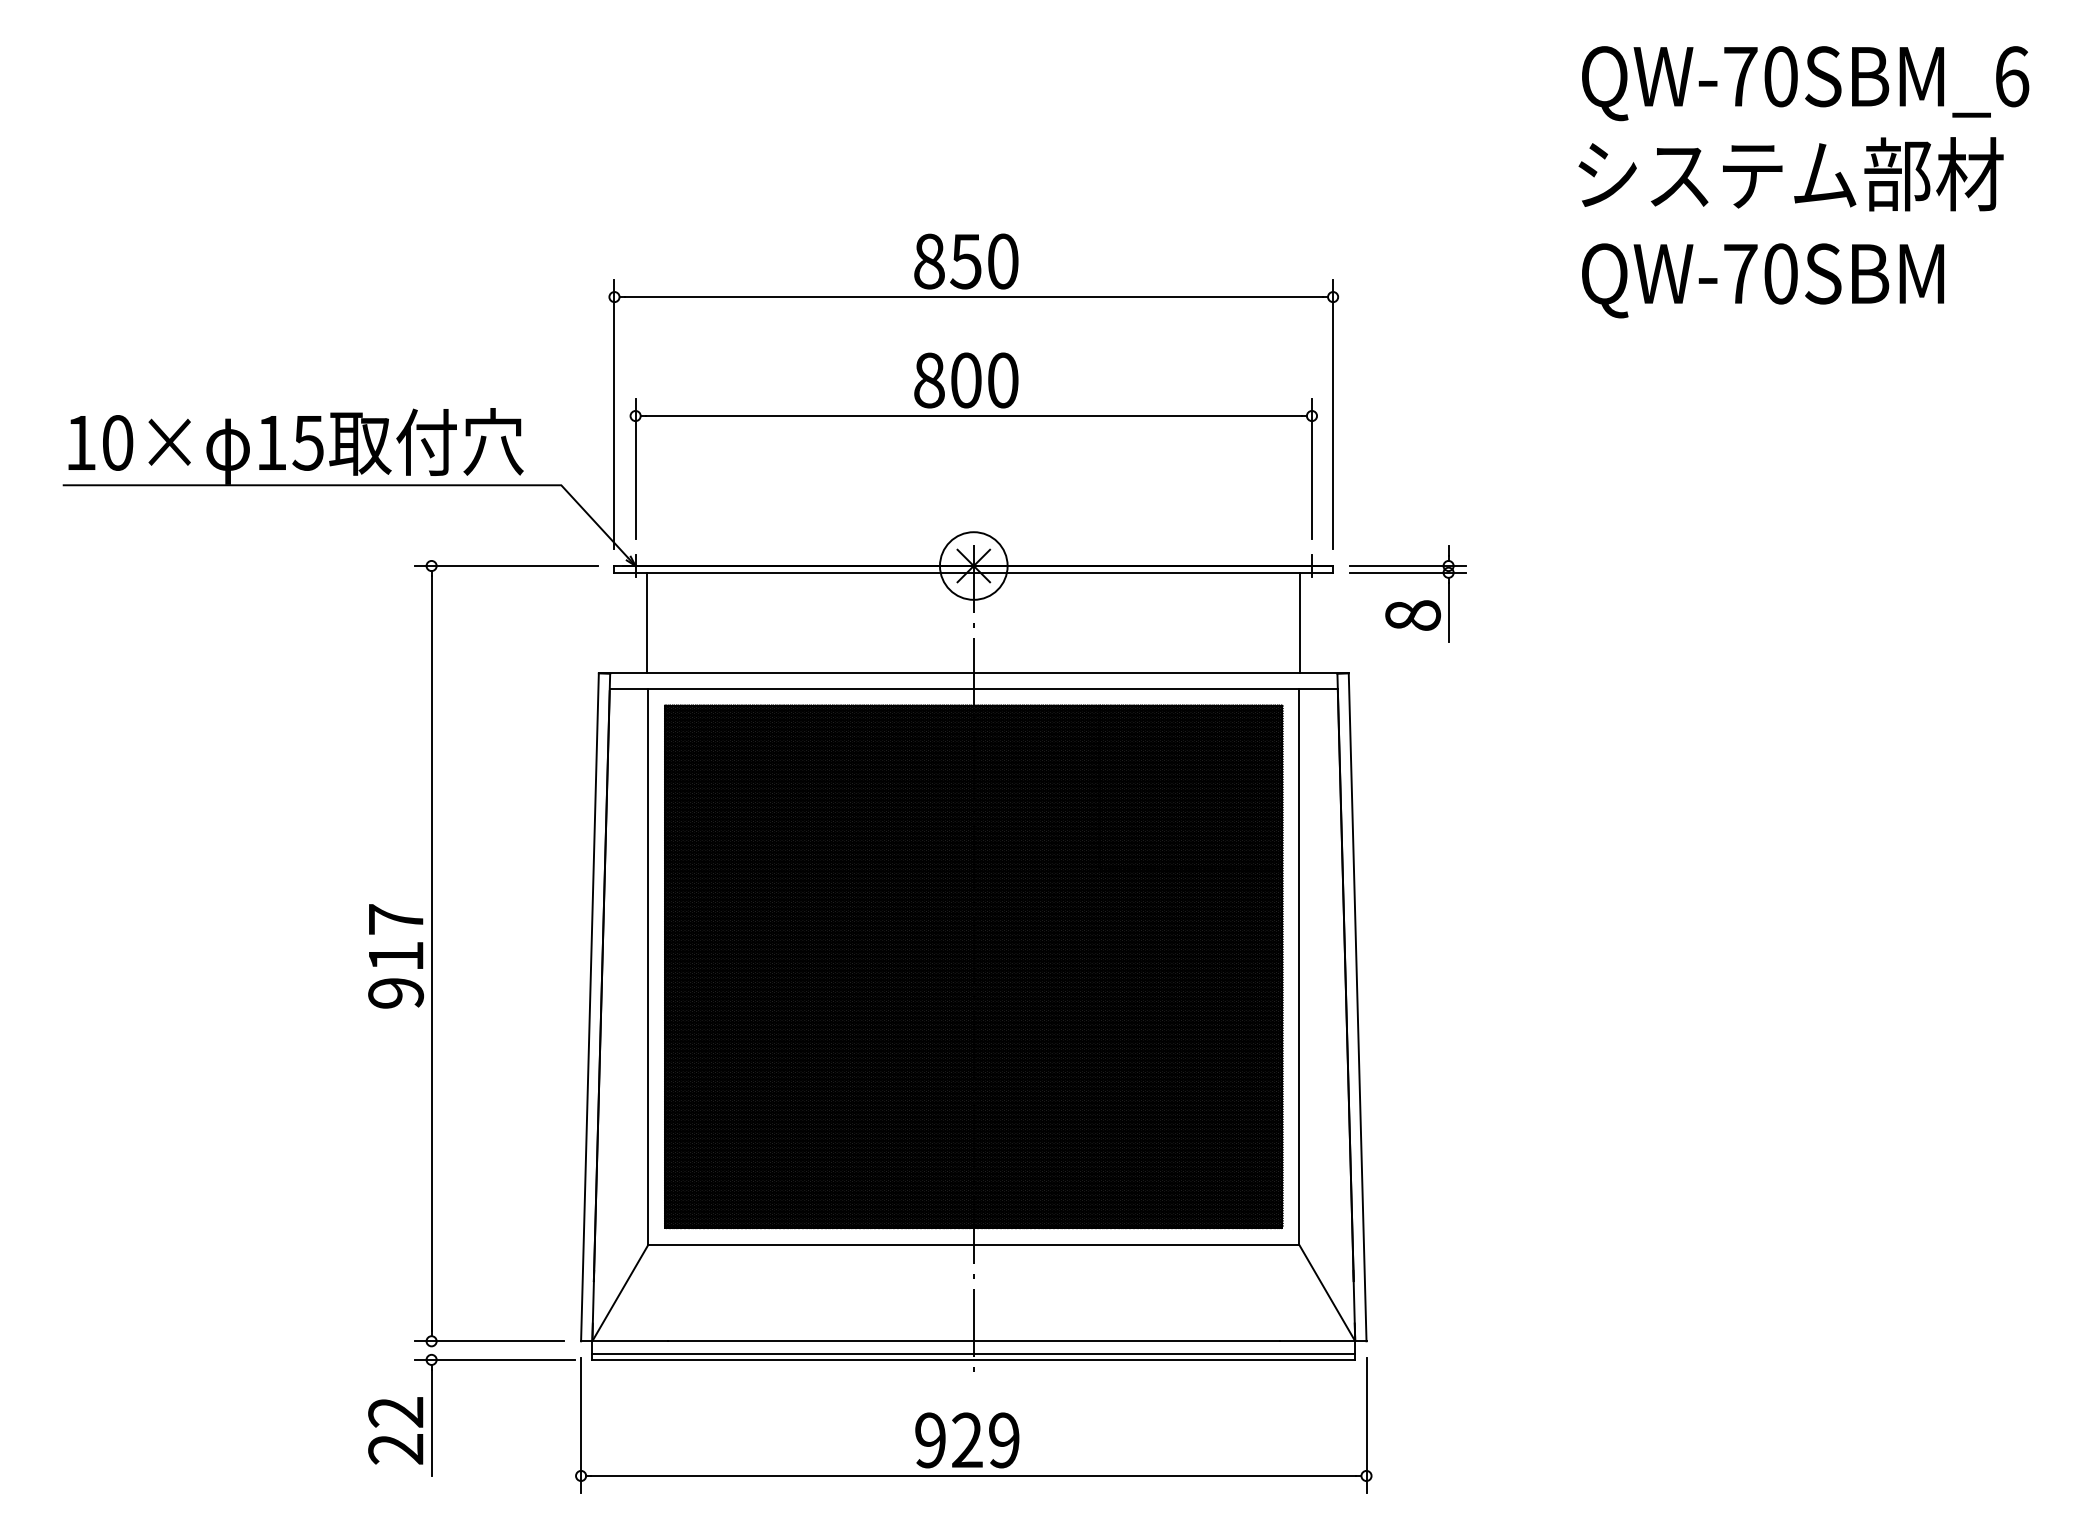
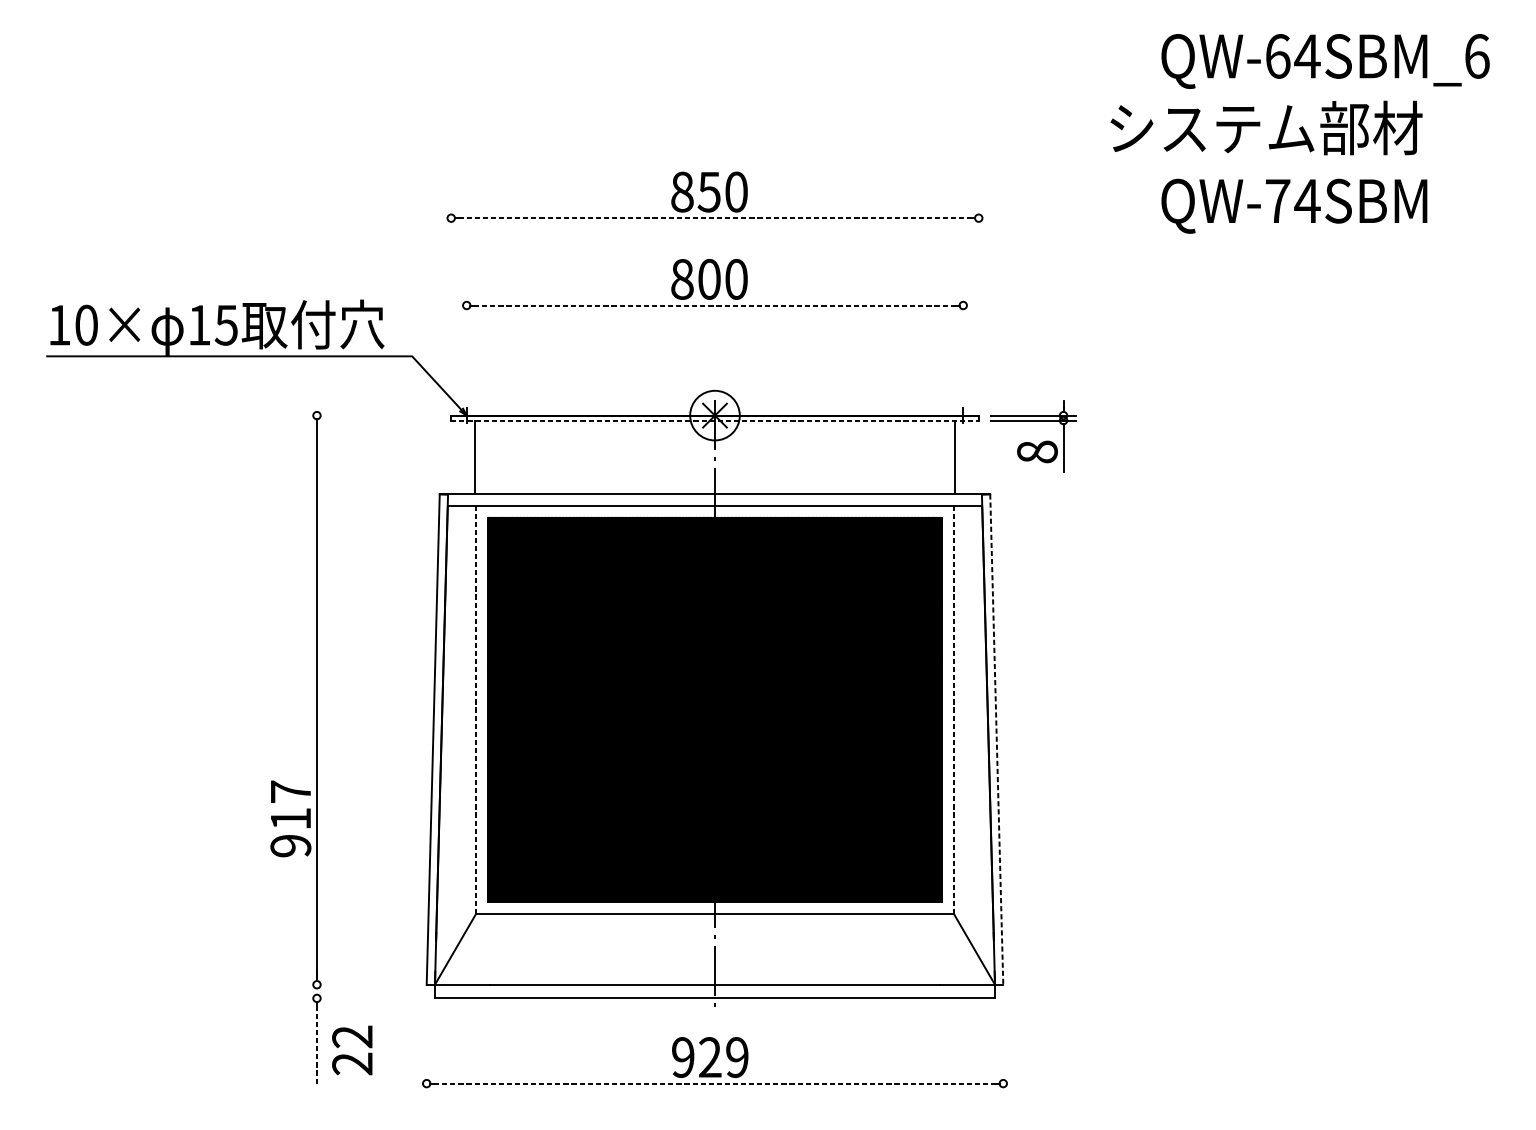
text: (1761, 76) -> (1293, 56), QW-70SBM_6 -> QW-64SBM_6
text: (1790, 174) -> (1266, 128), moved
text: (1780, 273) -> (1307, 200), QW-70SBM -> QW-74SBM
line: (974, 297) -> (715, 218), solid -> dashed
line: (614, 414) -> (451, 304), removed
line: (1333, 414) -> (979, 304), removed
line: (974, 416) -> (715, 305), solid -> dashed
line: (635, 468) -> (466, 344), removed
line: (1311, 468) -> (962, 344), removed
line: (505, 566) -> (371, 415), removed
line: (974, 572) -> (715, 420), solid -> dashed
text: (395, 956) -> (290, 818), moved
line: (648, 967) -> (476, 710), solid -> dashed
line: (1299, 967) -> (954, 710), solid -> dashed
line: (1357, 1007) -> (996, 739), solid -> dashed
line: (489, 1341) -> (359, 984), removed
line: (973, 1353) -> (714, 993), removed
line: (494, 1359) -> (363, 998), removed
line: (431, 1423) -> (316, 1045), solid -> dashed
line: (581, 1425) -> (427, 1046), removed
line: (1366, 1425) -> (1003, 1046), removed
text: (395, 1430) -> (352, 1050), moved
line: (973, 1475) -> (714, 1083), solid -> dashed

